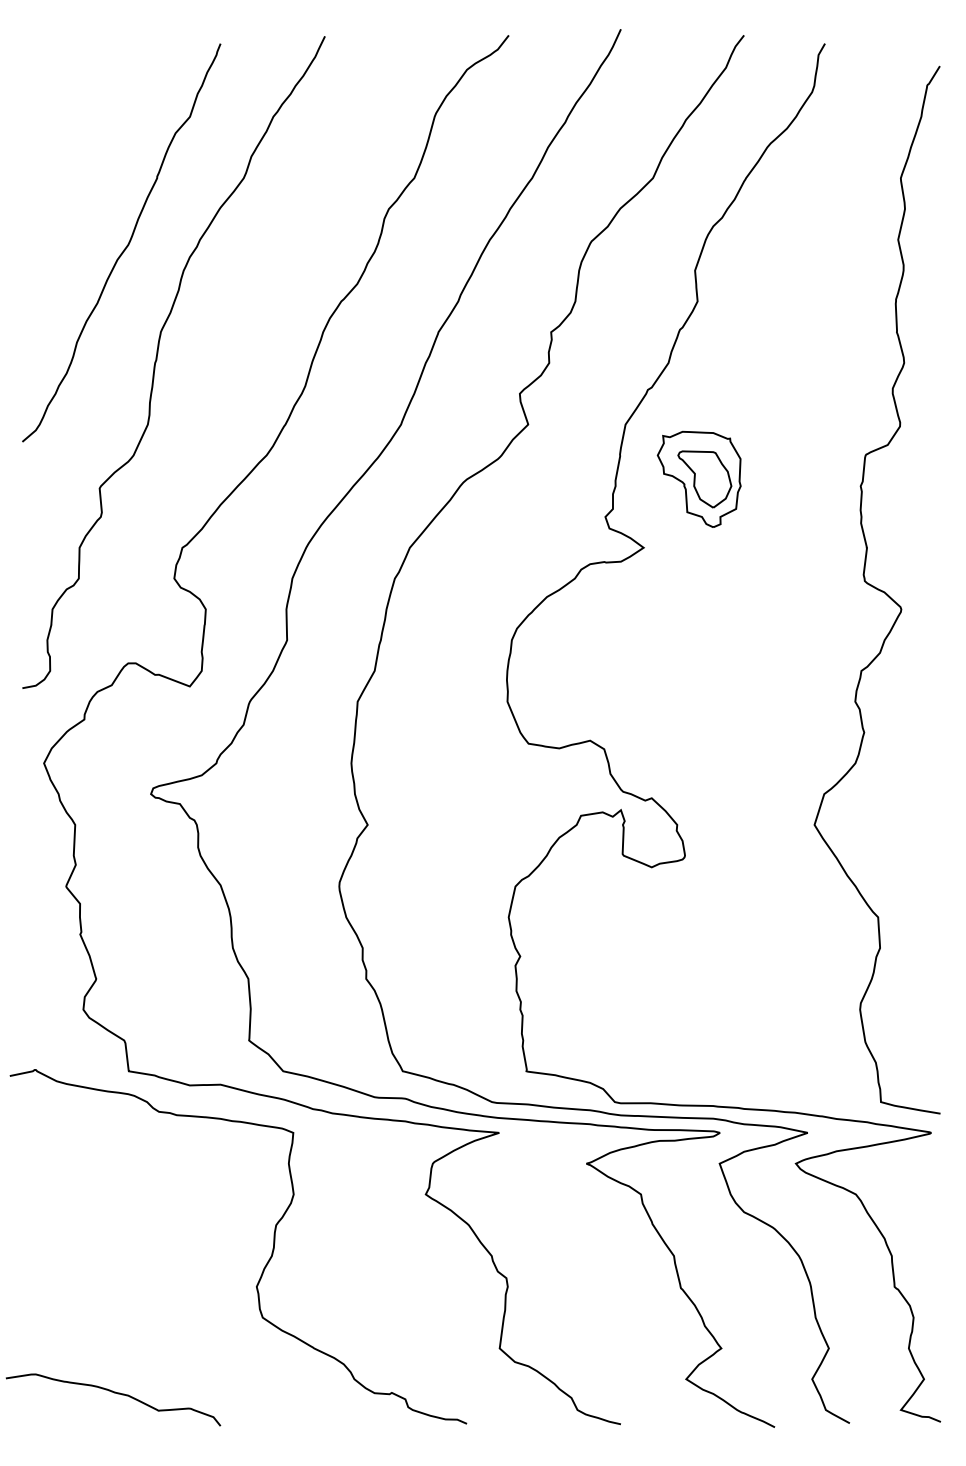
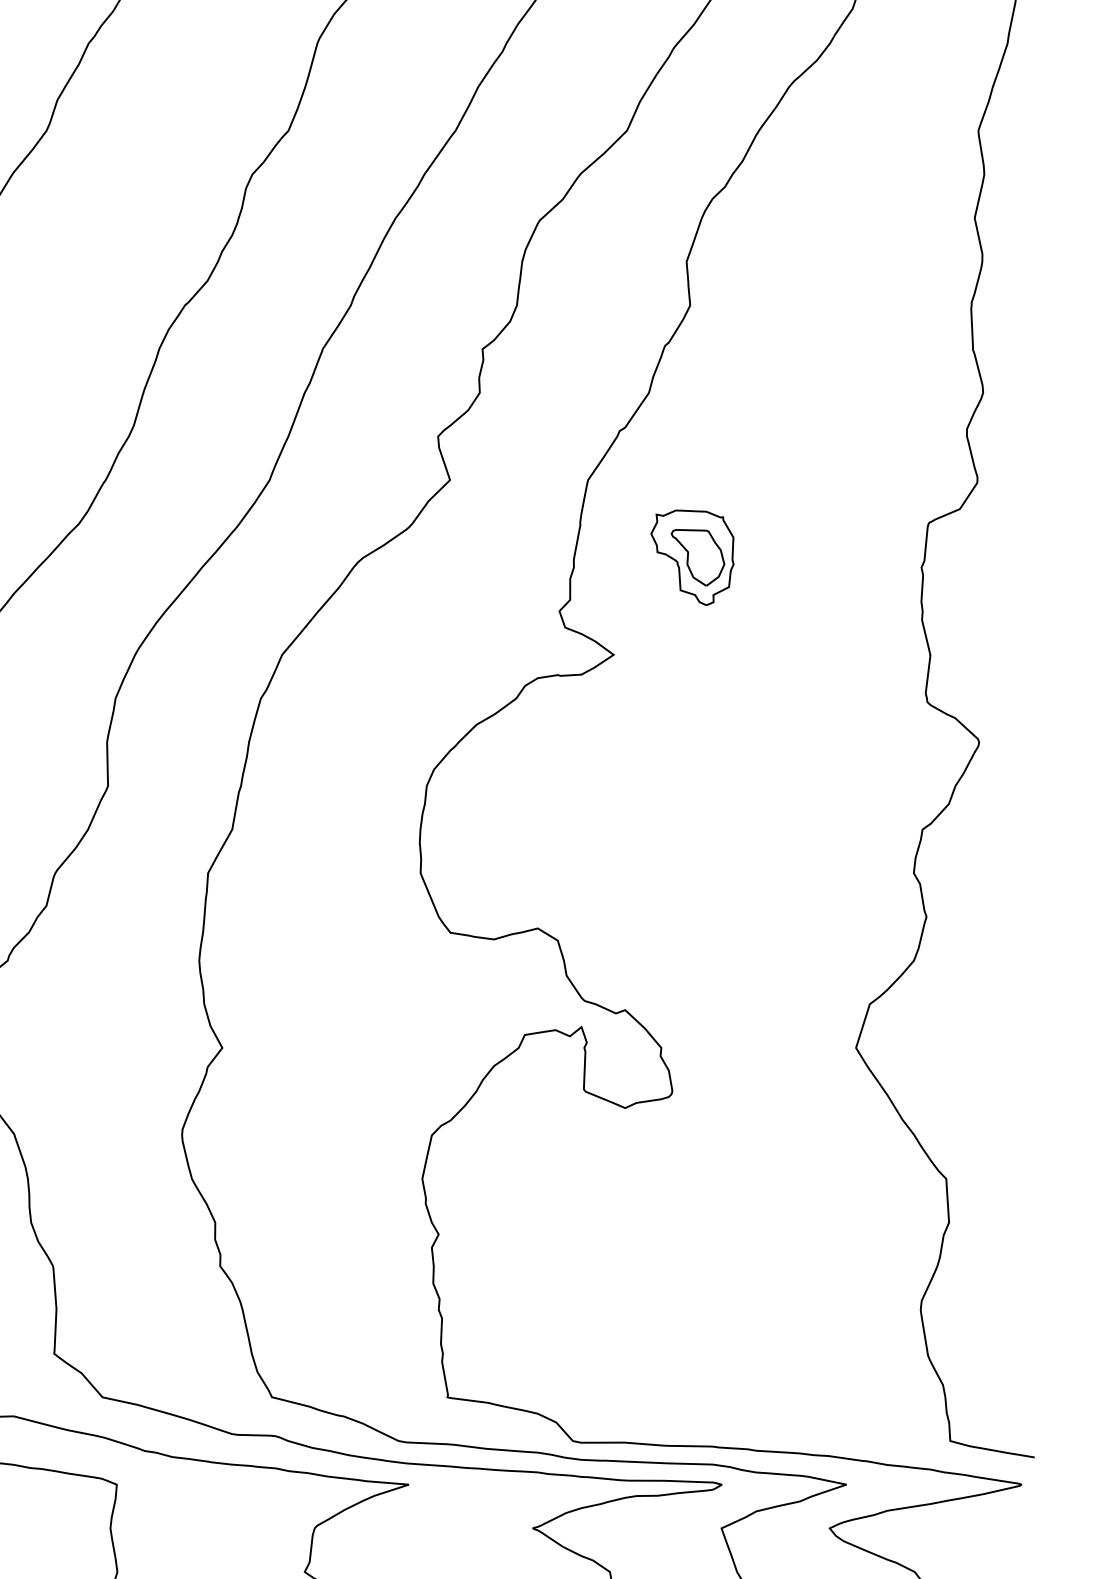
part: (698, 478) -> (691, 556), size x0.7

